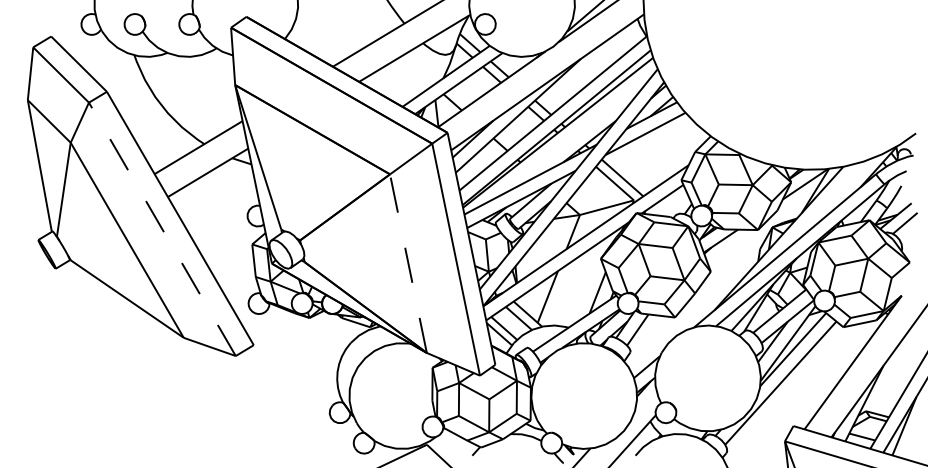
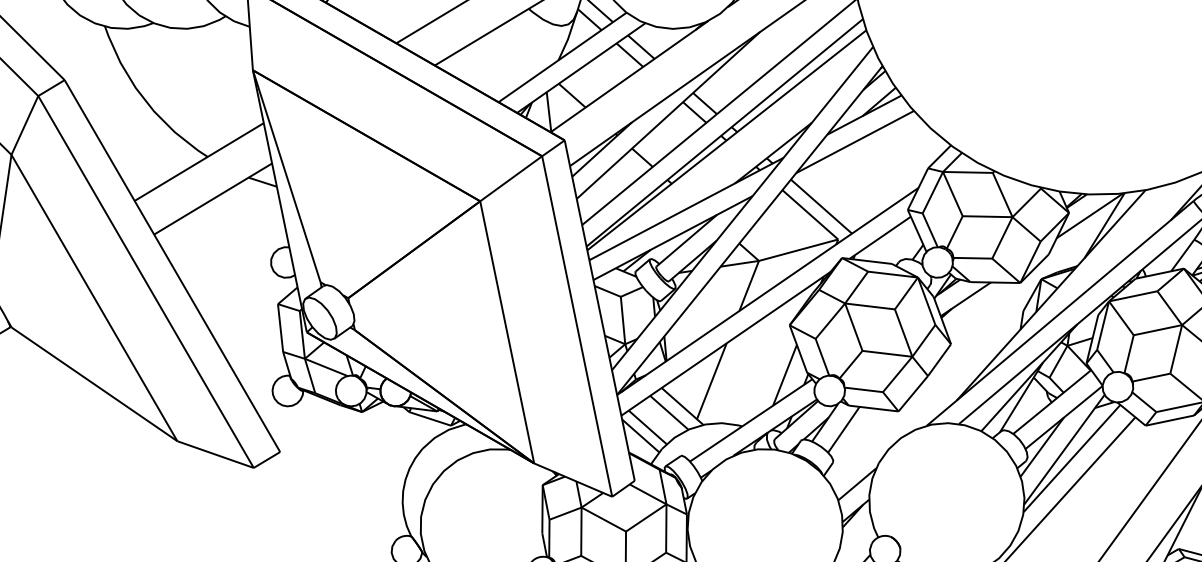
line: (162, 228) -> (146, 280), dashed -> solid
line: (408, 263) -> (507, 332), dashed -> solid

